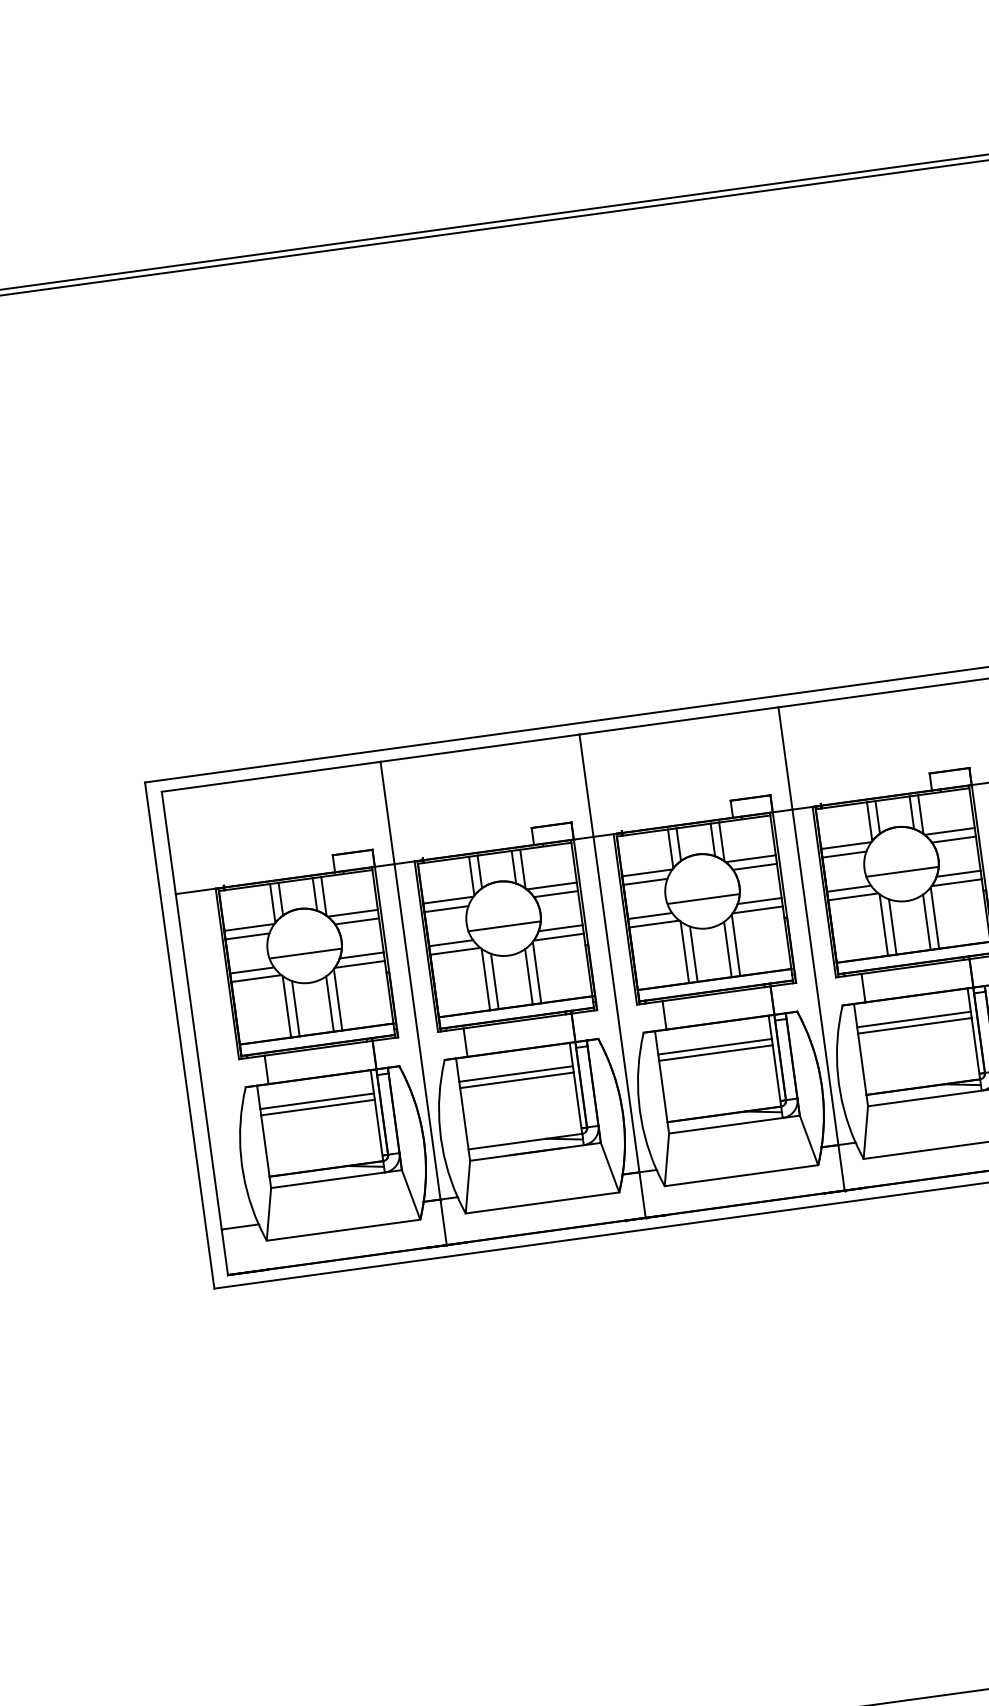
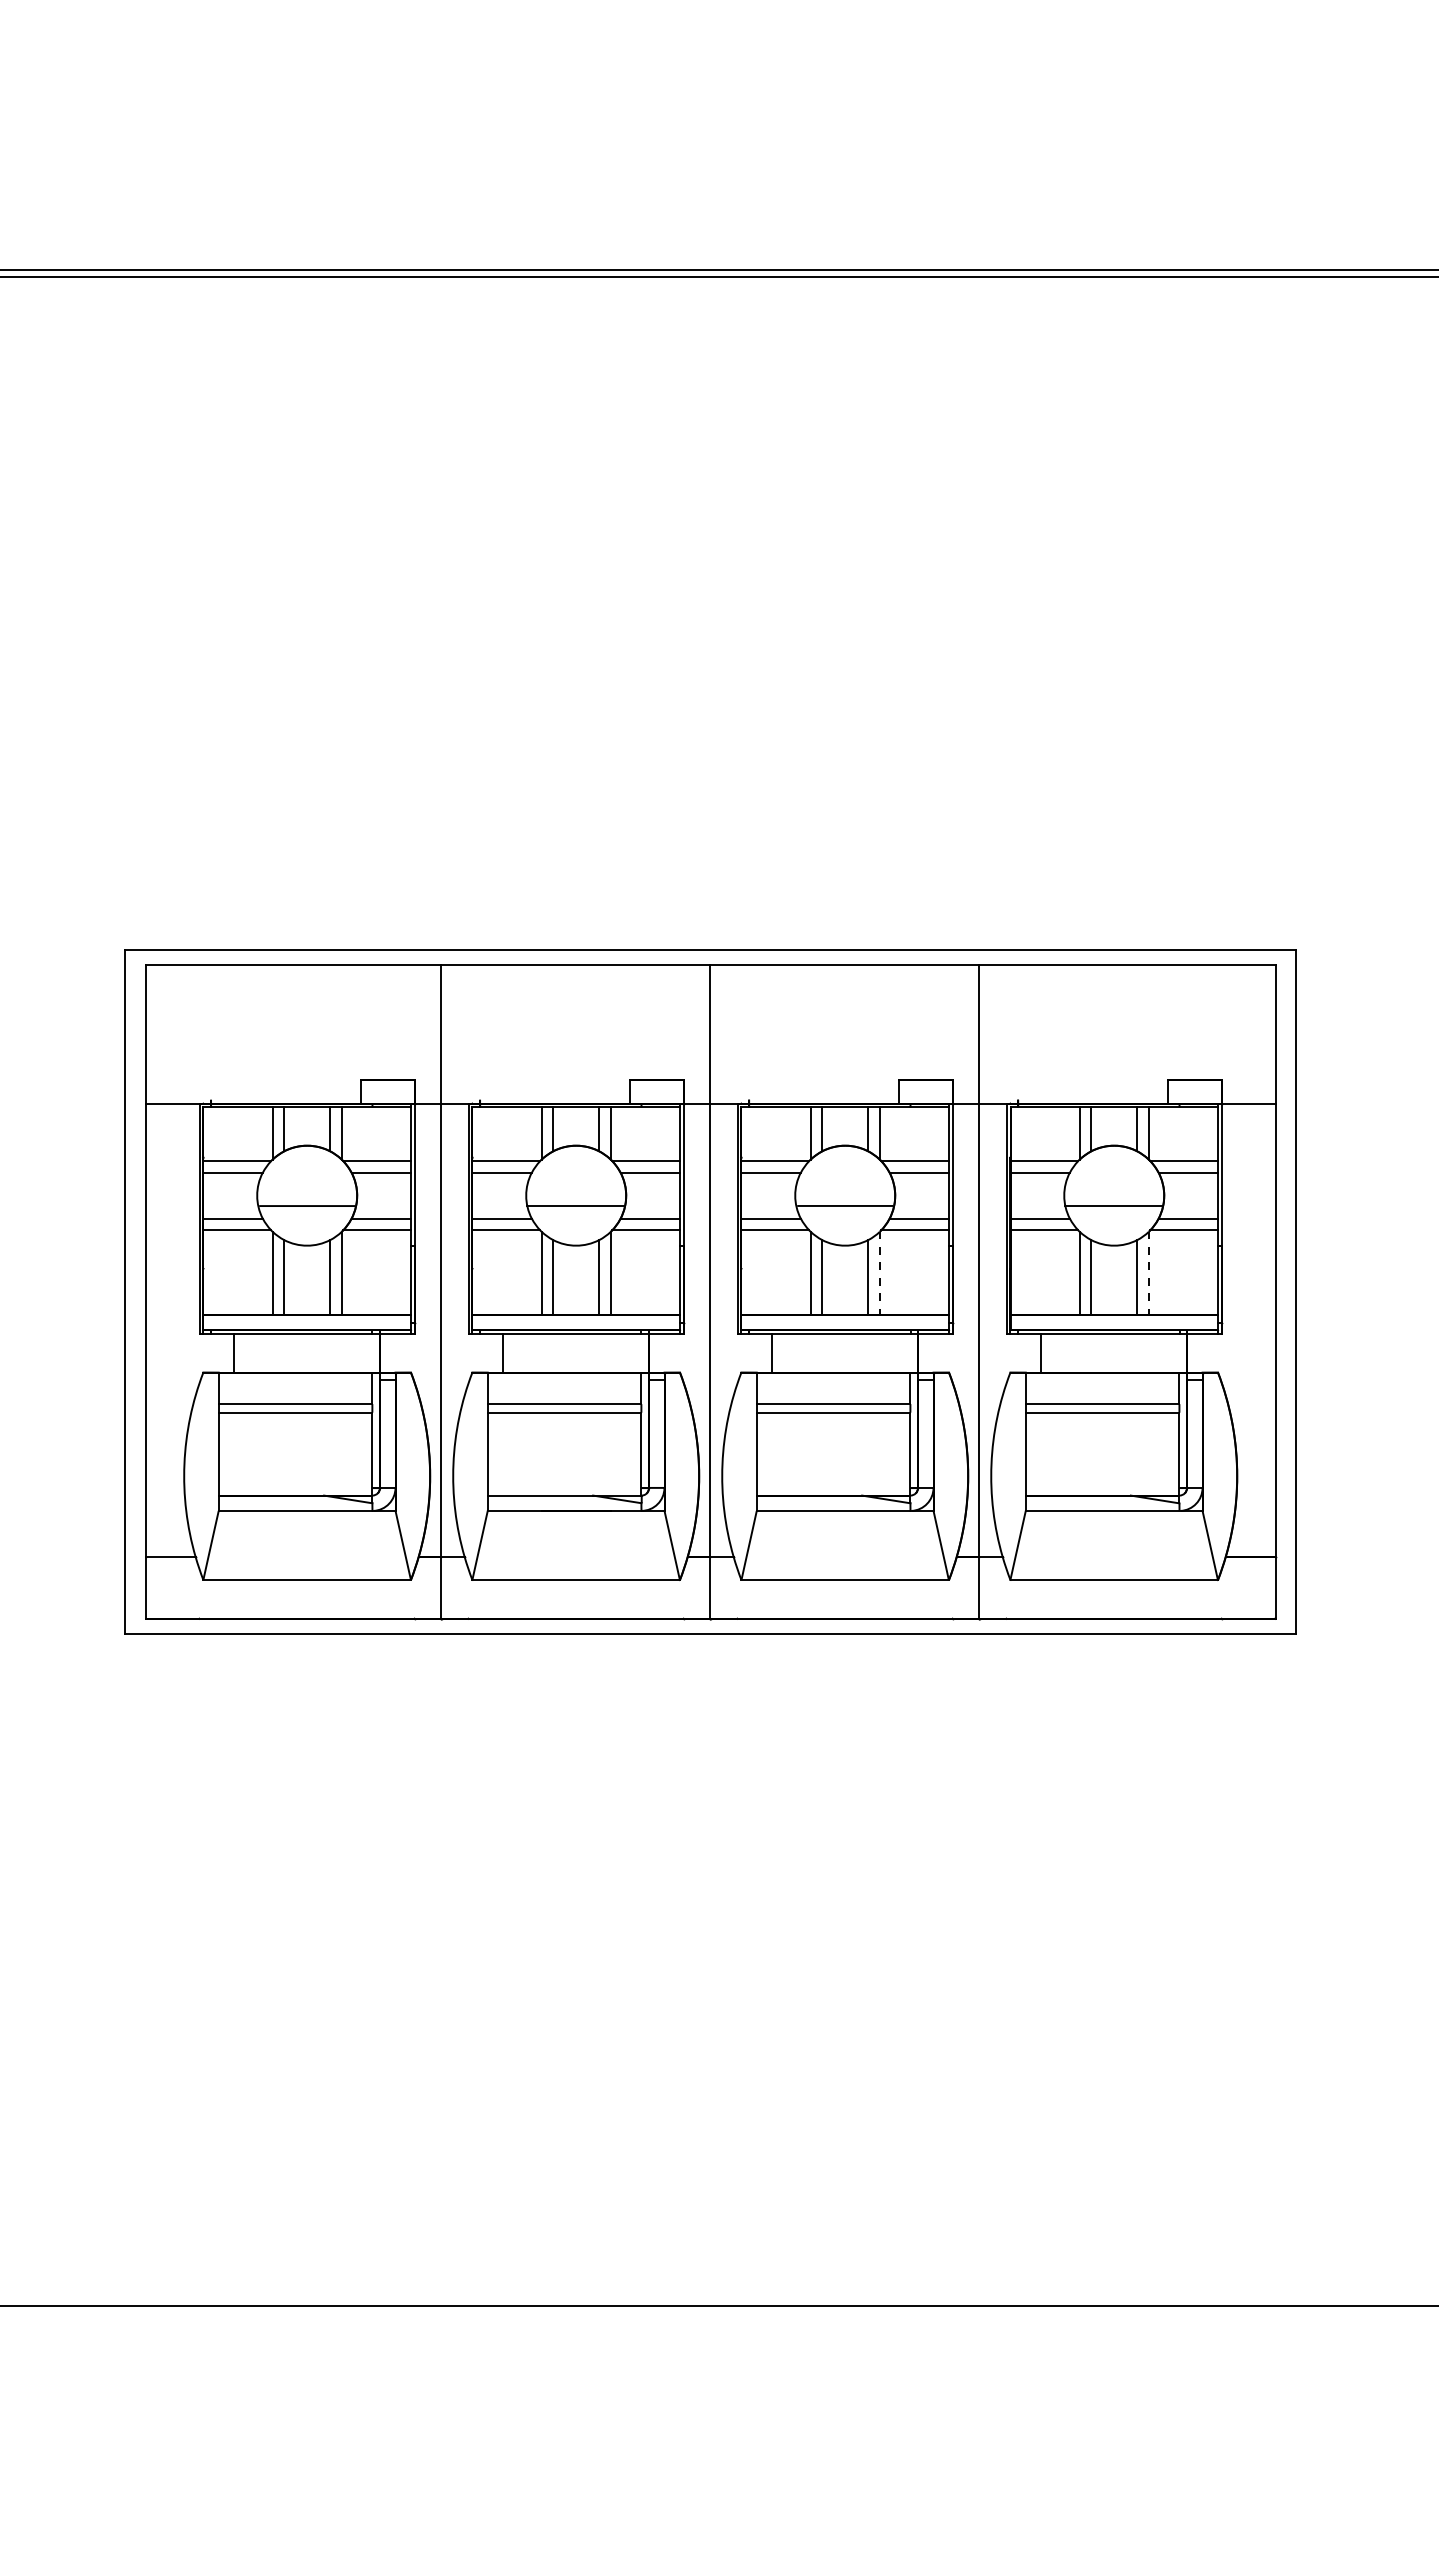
line: (934, 918) -> (1148, 1273), solid -> dashed
line: (735, 945) -> (879, 1273), solid -> dashed

